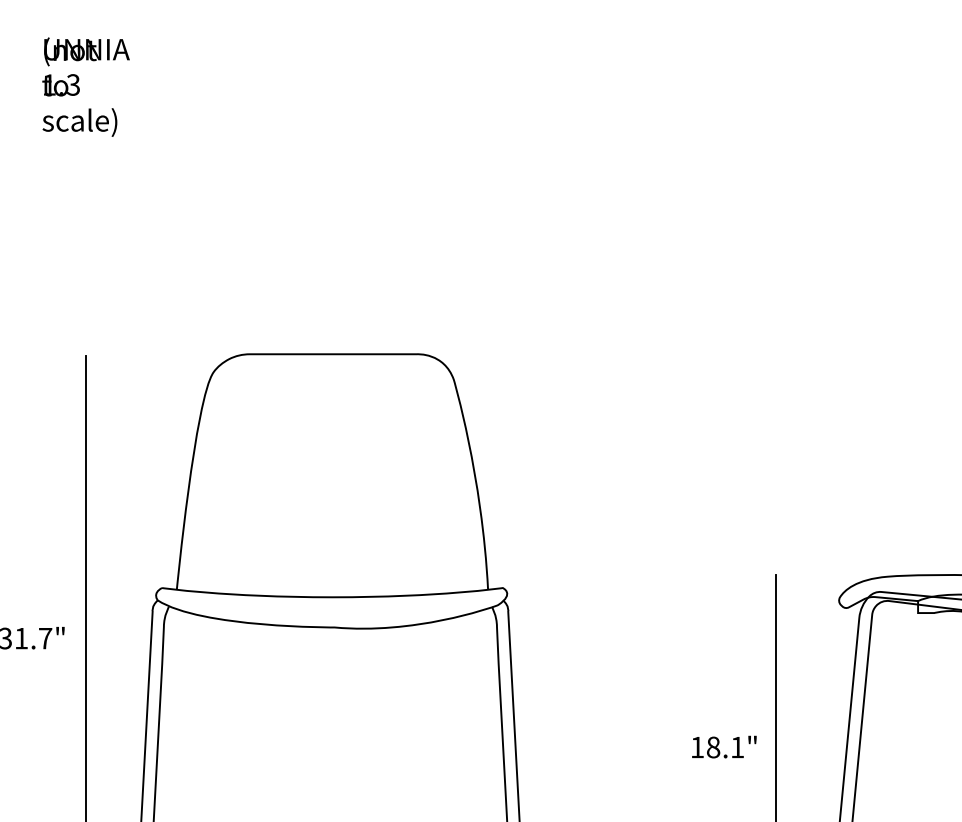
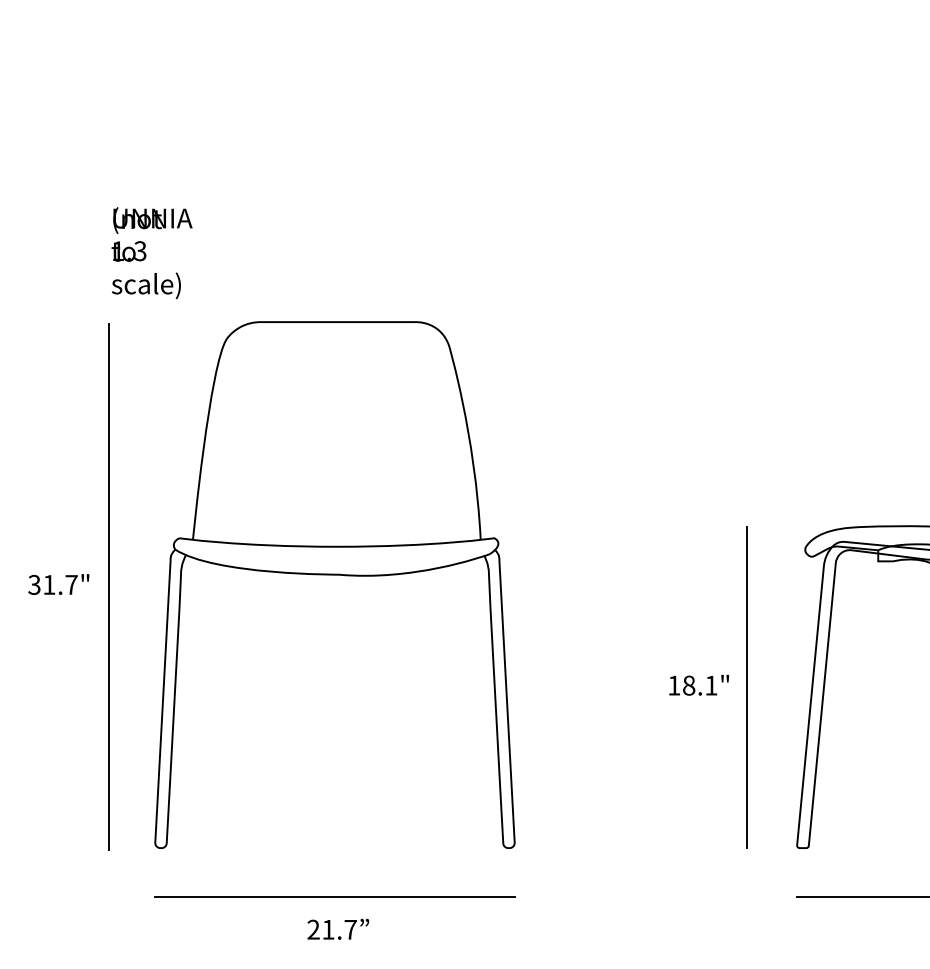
text: (85, 87) -> (151, 253), moved

